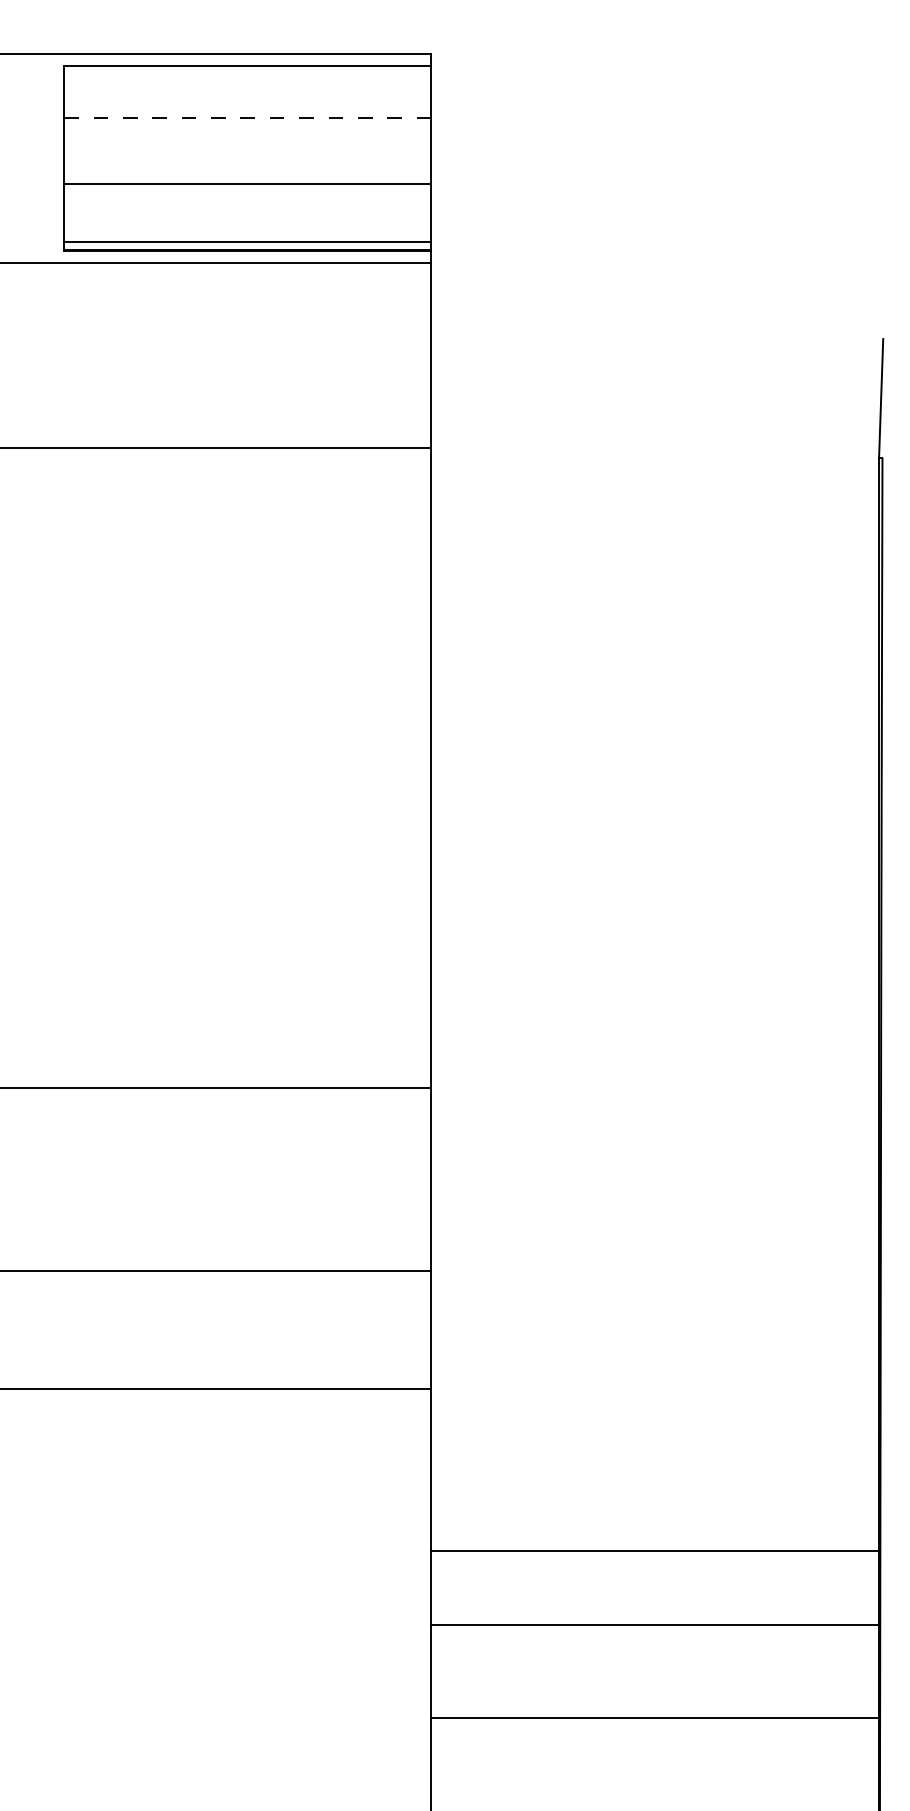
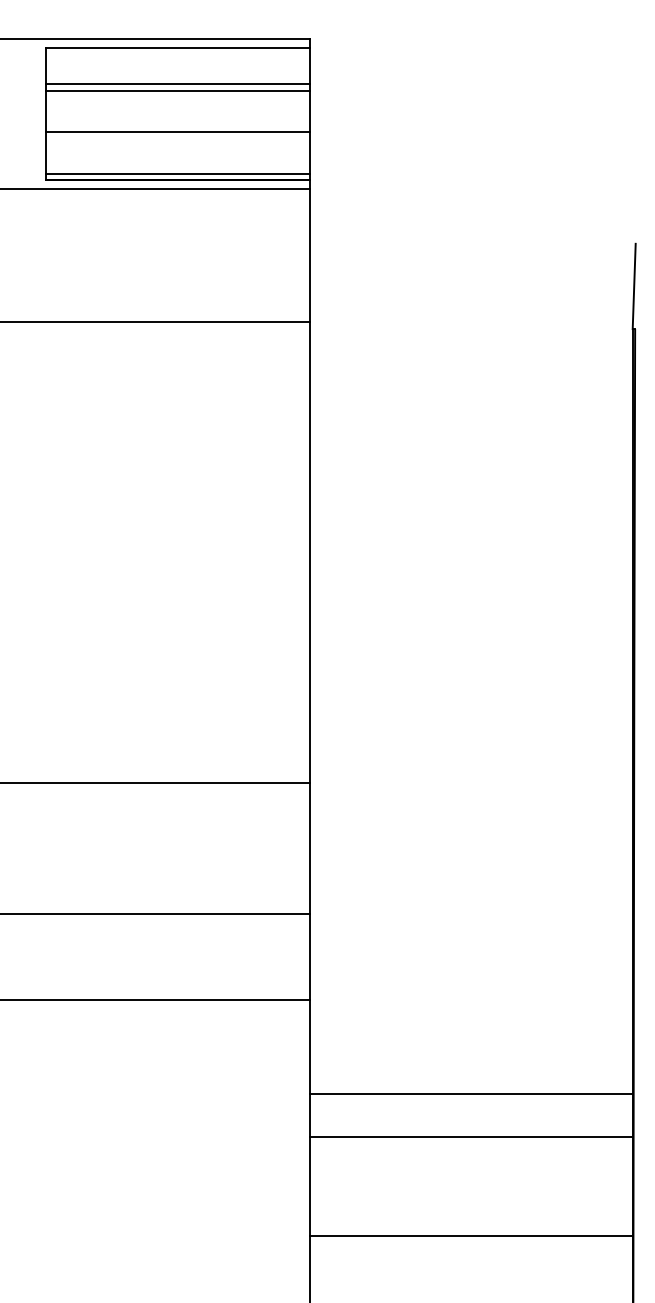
line: (247, 117) -> (178, 84), dashed -> solid
line: (247, 126) -> (178, 90), added
line: (655, 1550) -> (471, 1094), moved
line: (655, 1625) -> (471, 1137), moved

